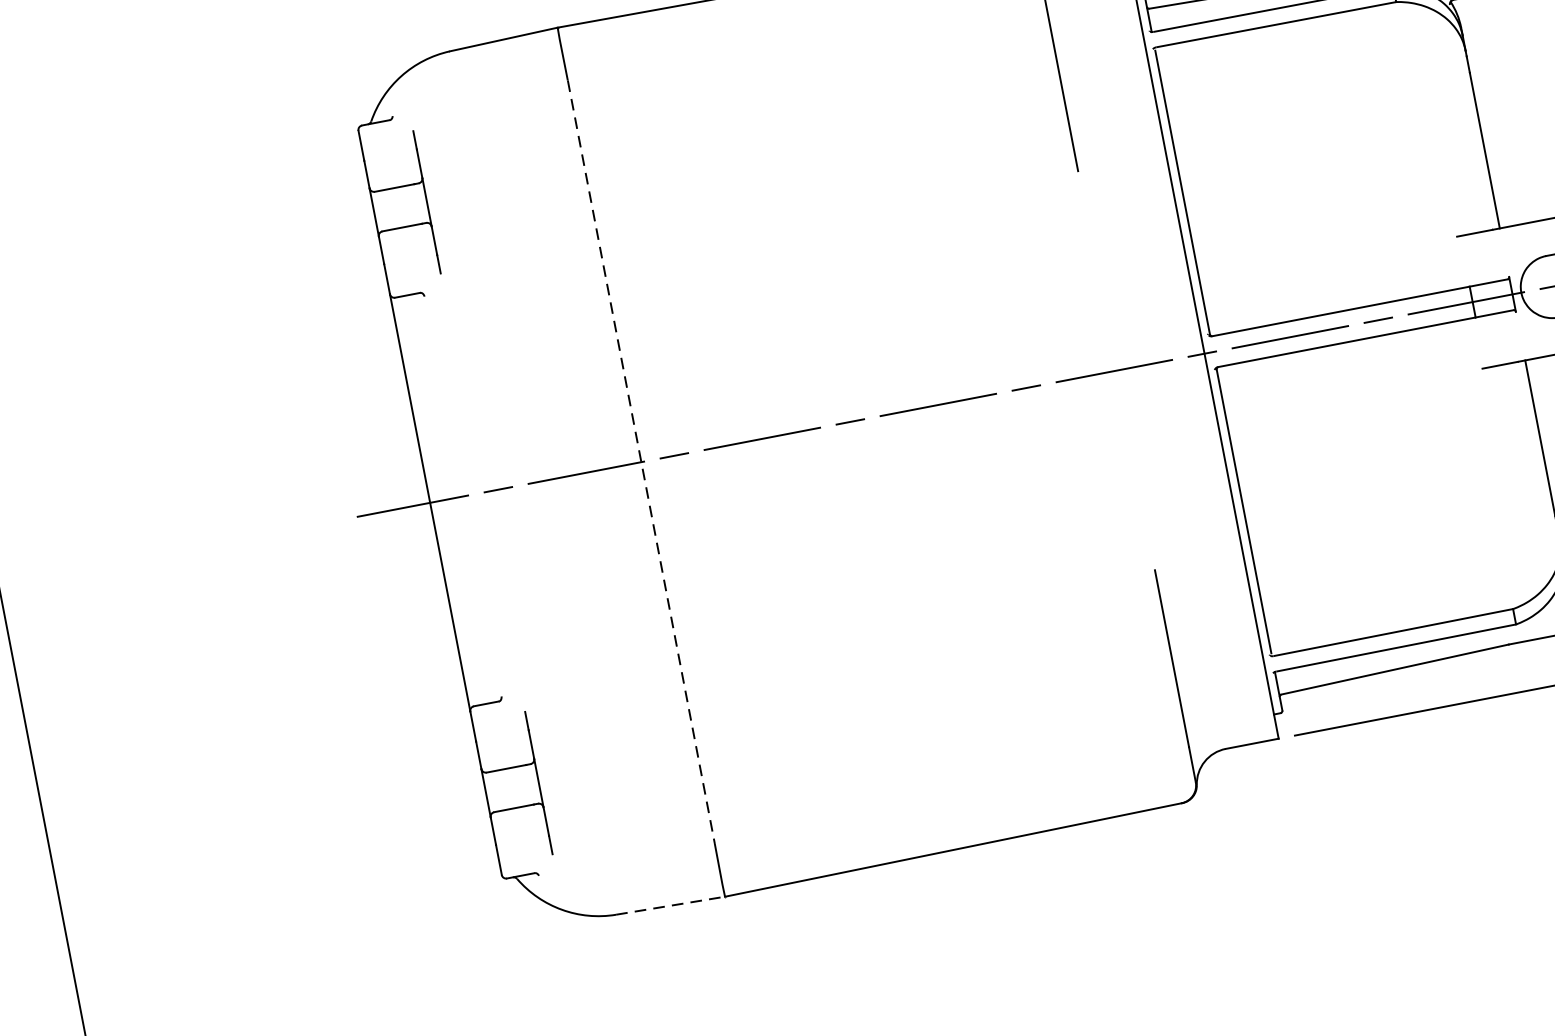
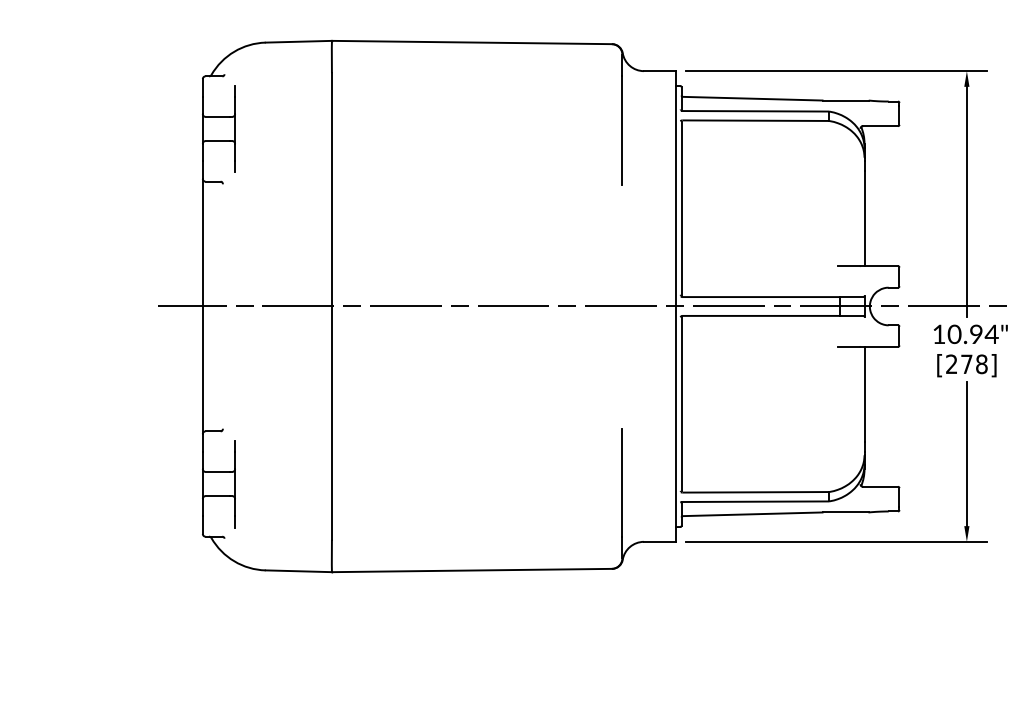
line: (640, 463) -> (331, 307), dashed -> solid
line: (671, 905) -> (299, 571), dashed -> solid

